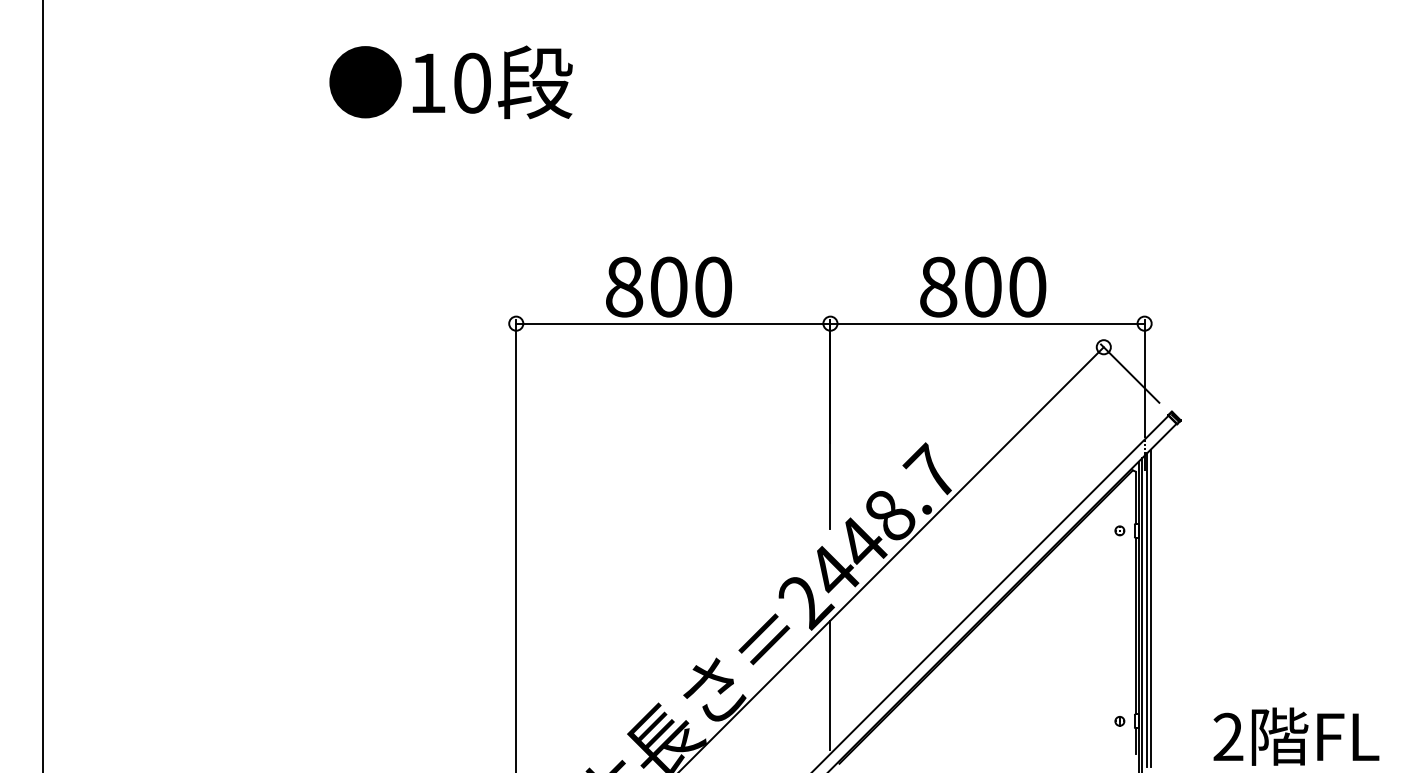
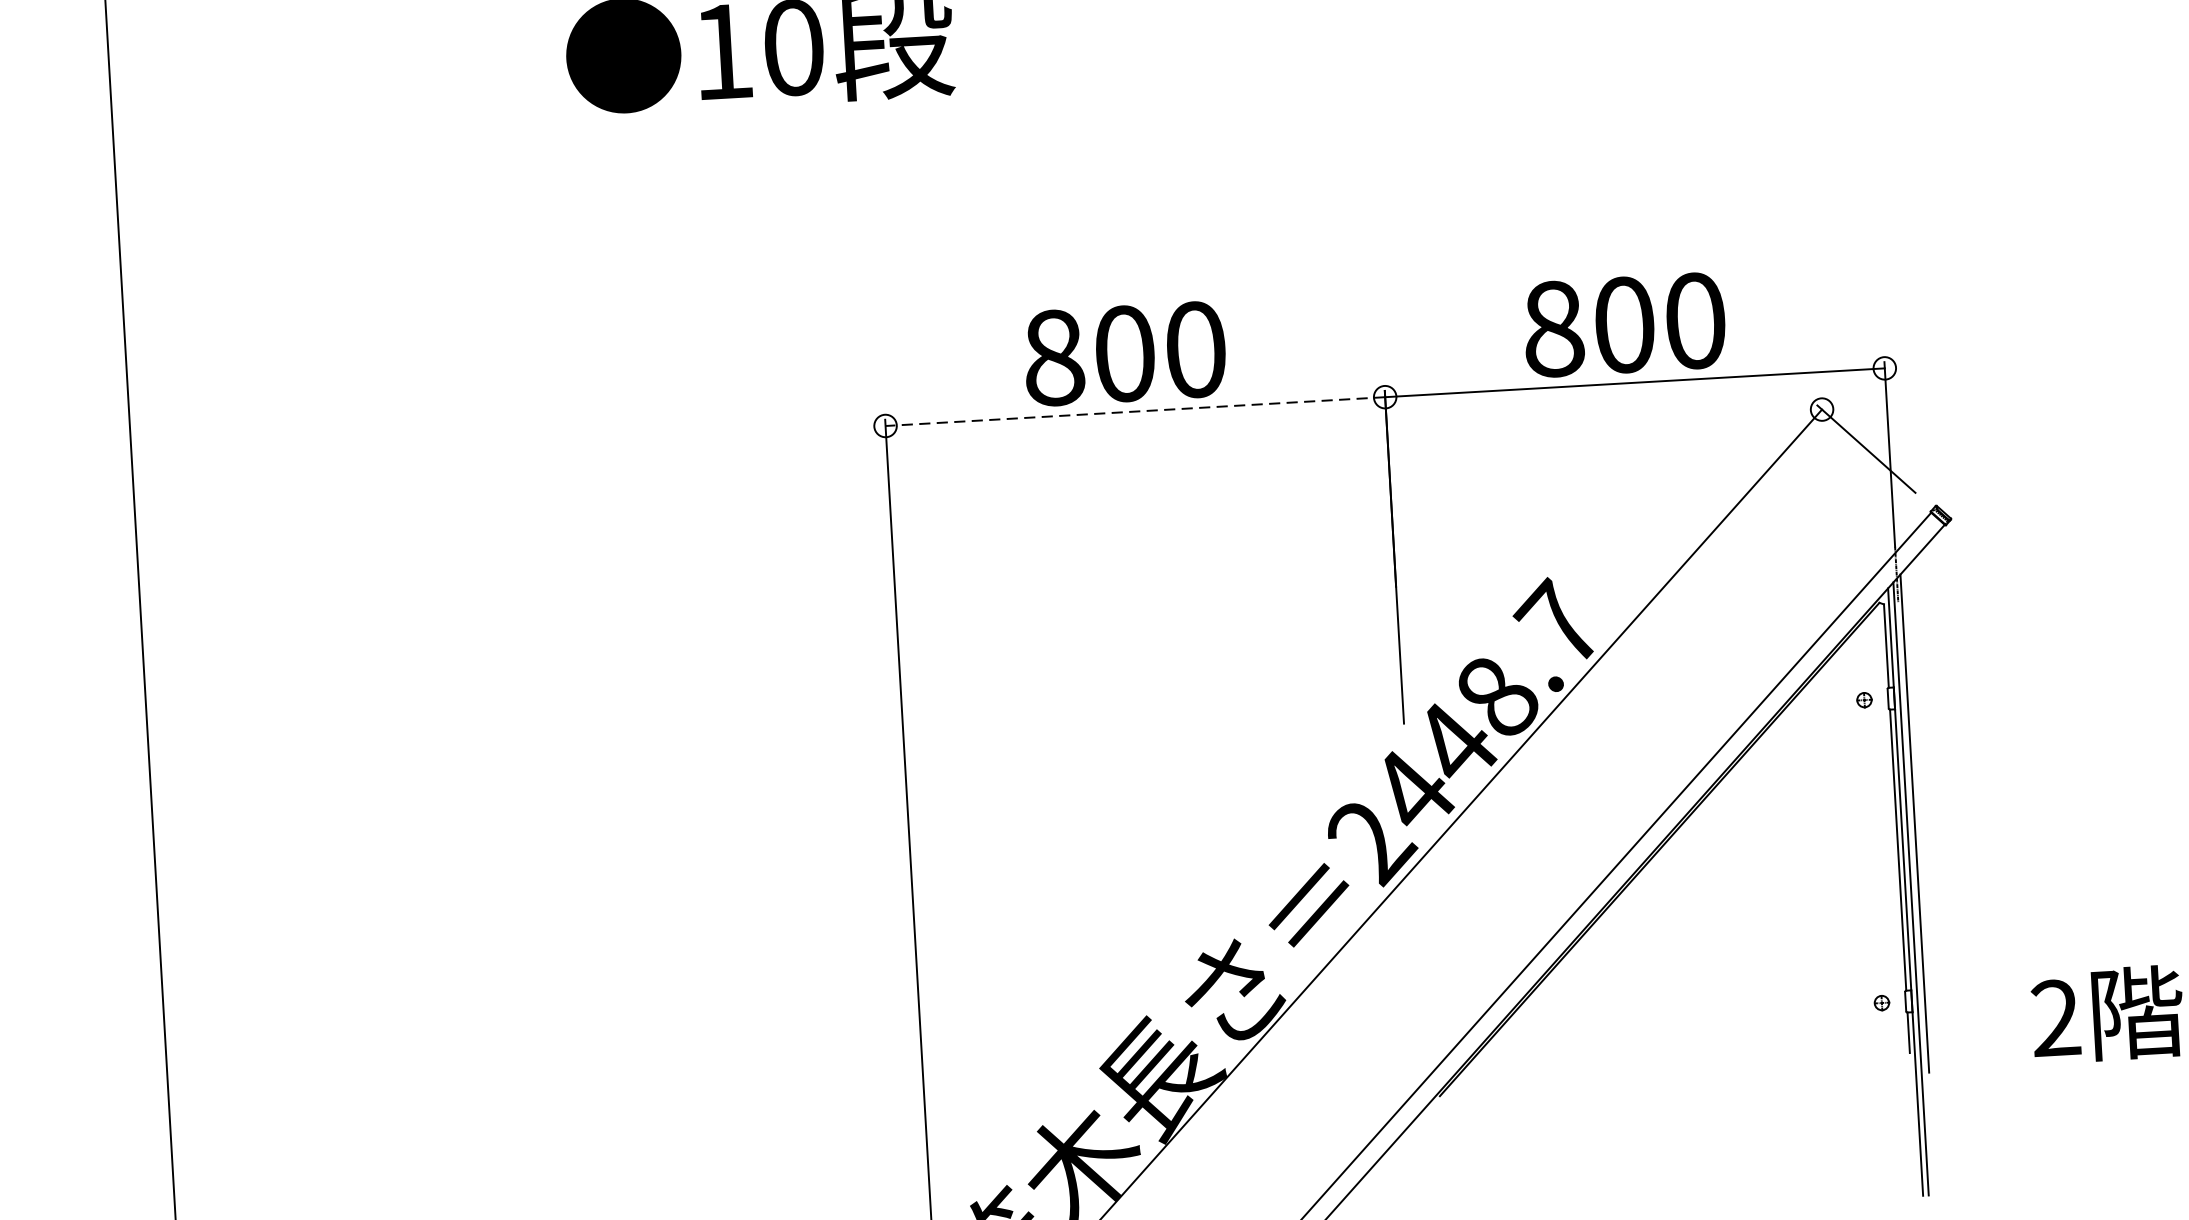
line: (672, 323) -> (1133, 411), solid -> dashed
line: (1150, 607) -> (1920, 819), removed
line: (830, 684) -> (1418, 970), removed

